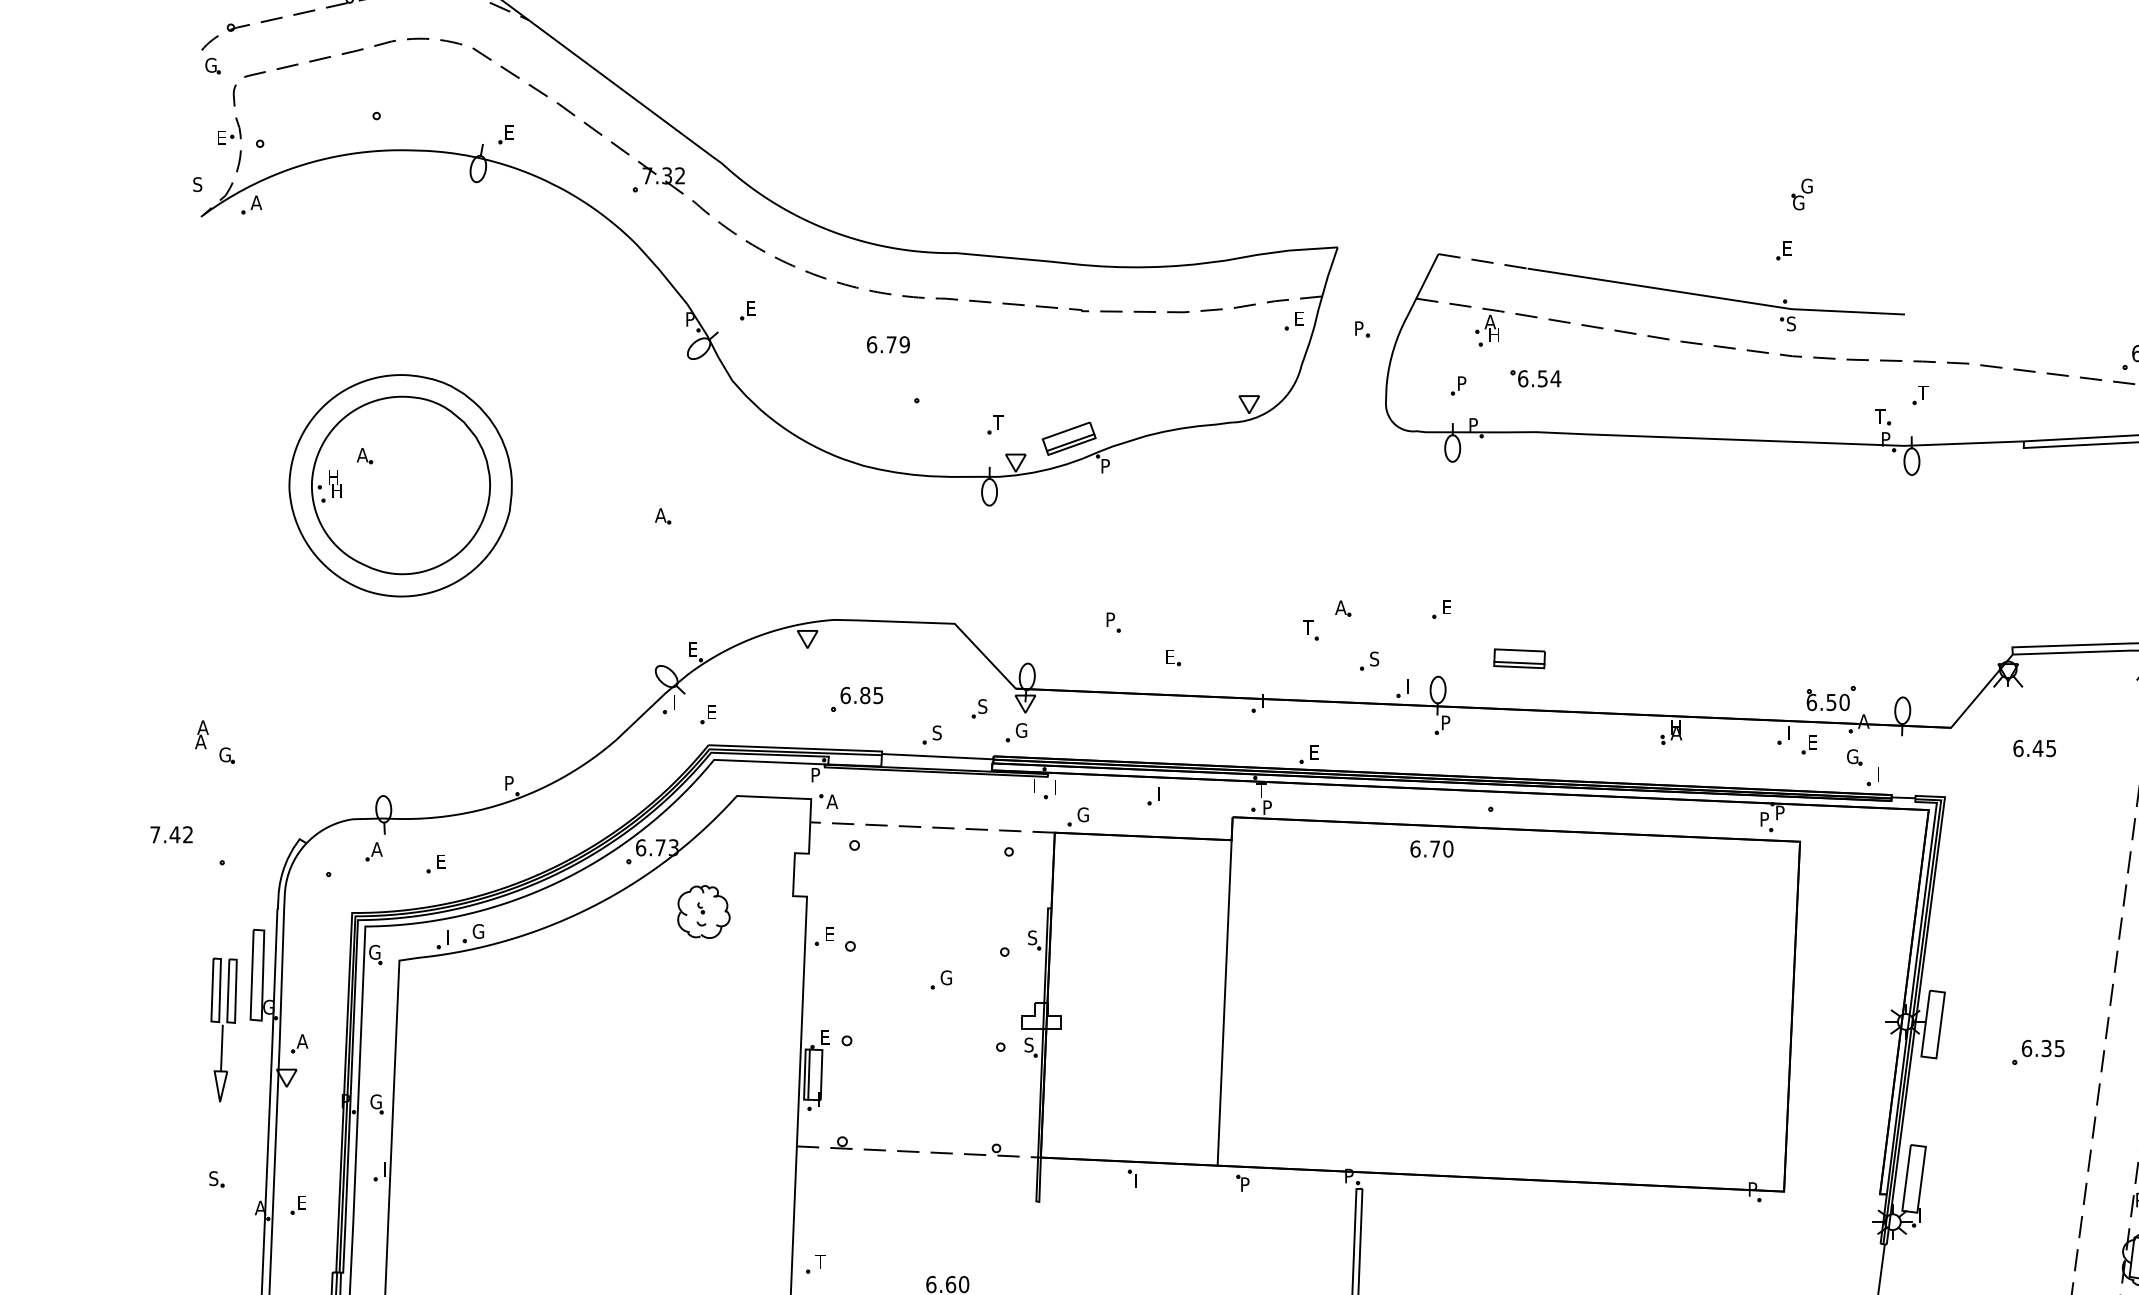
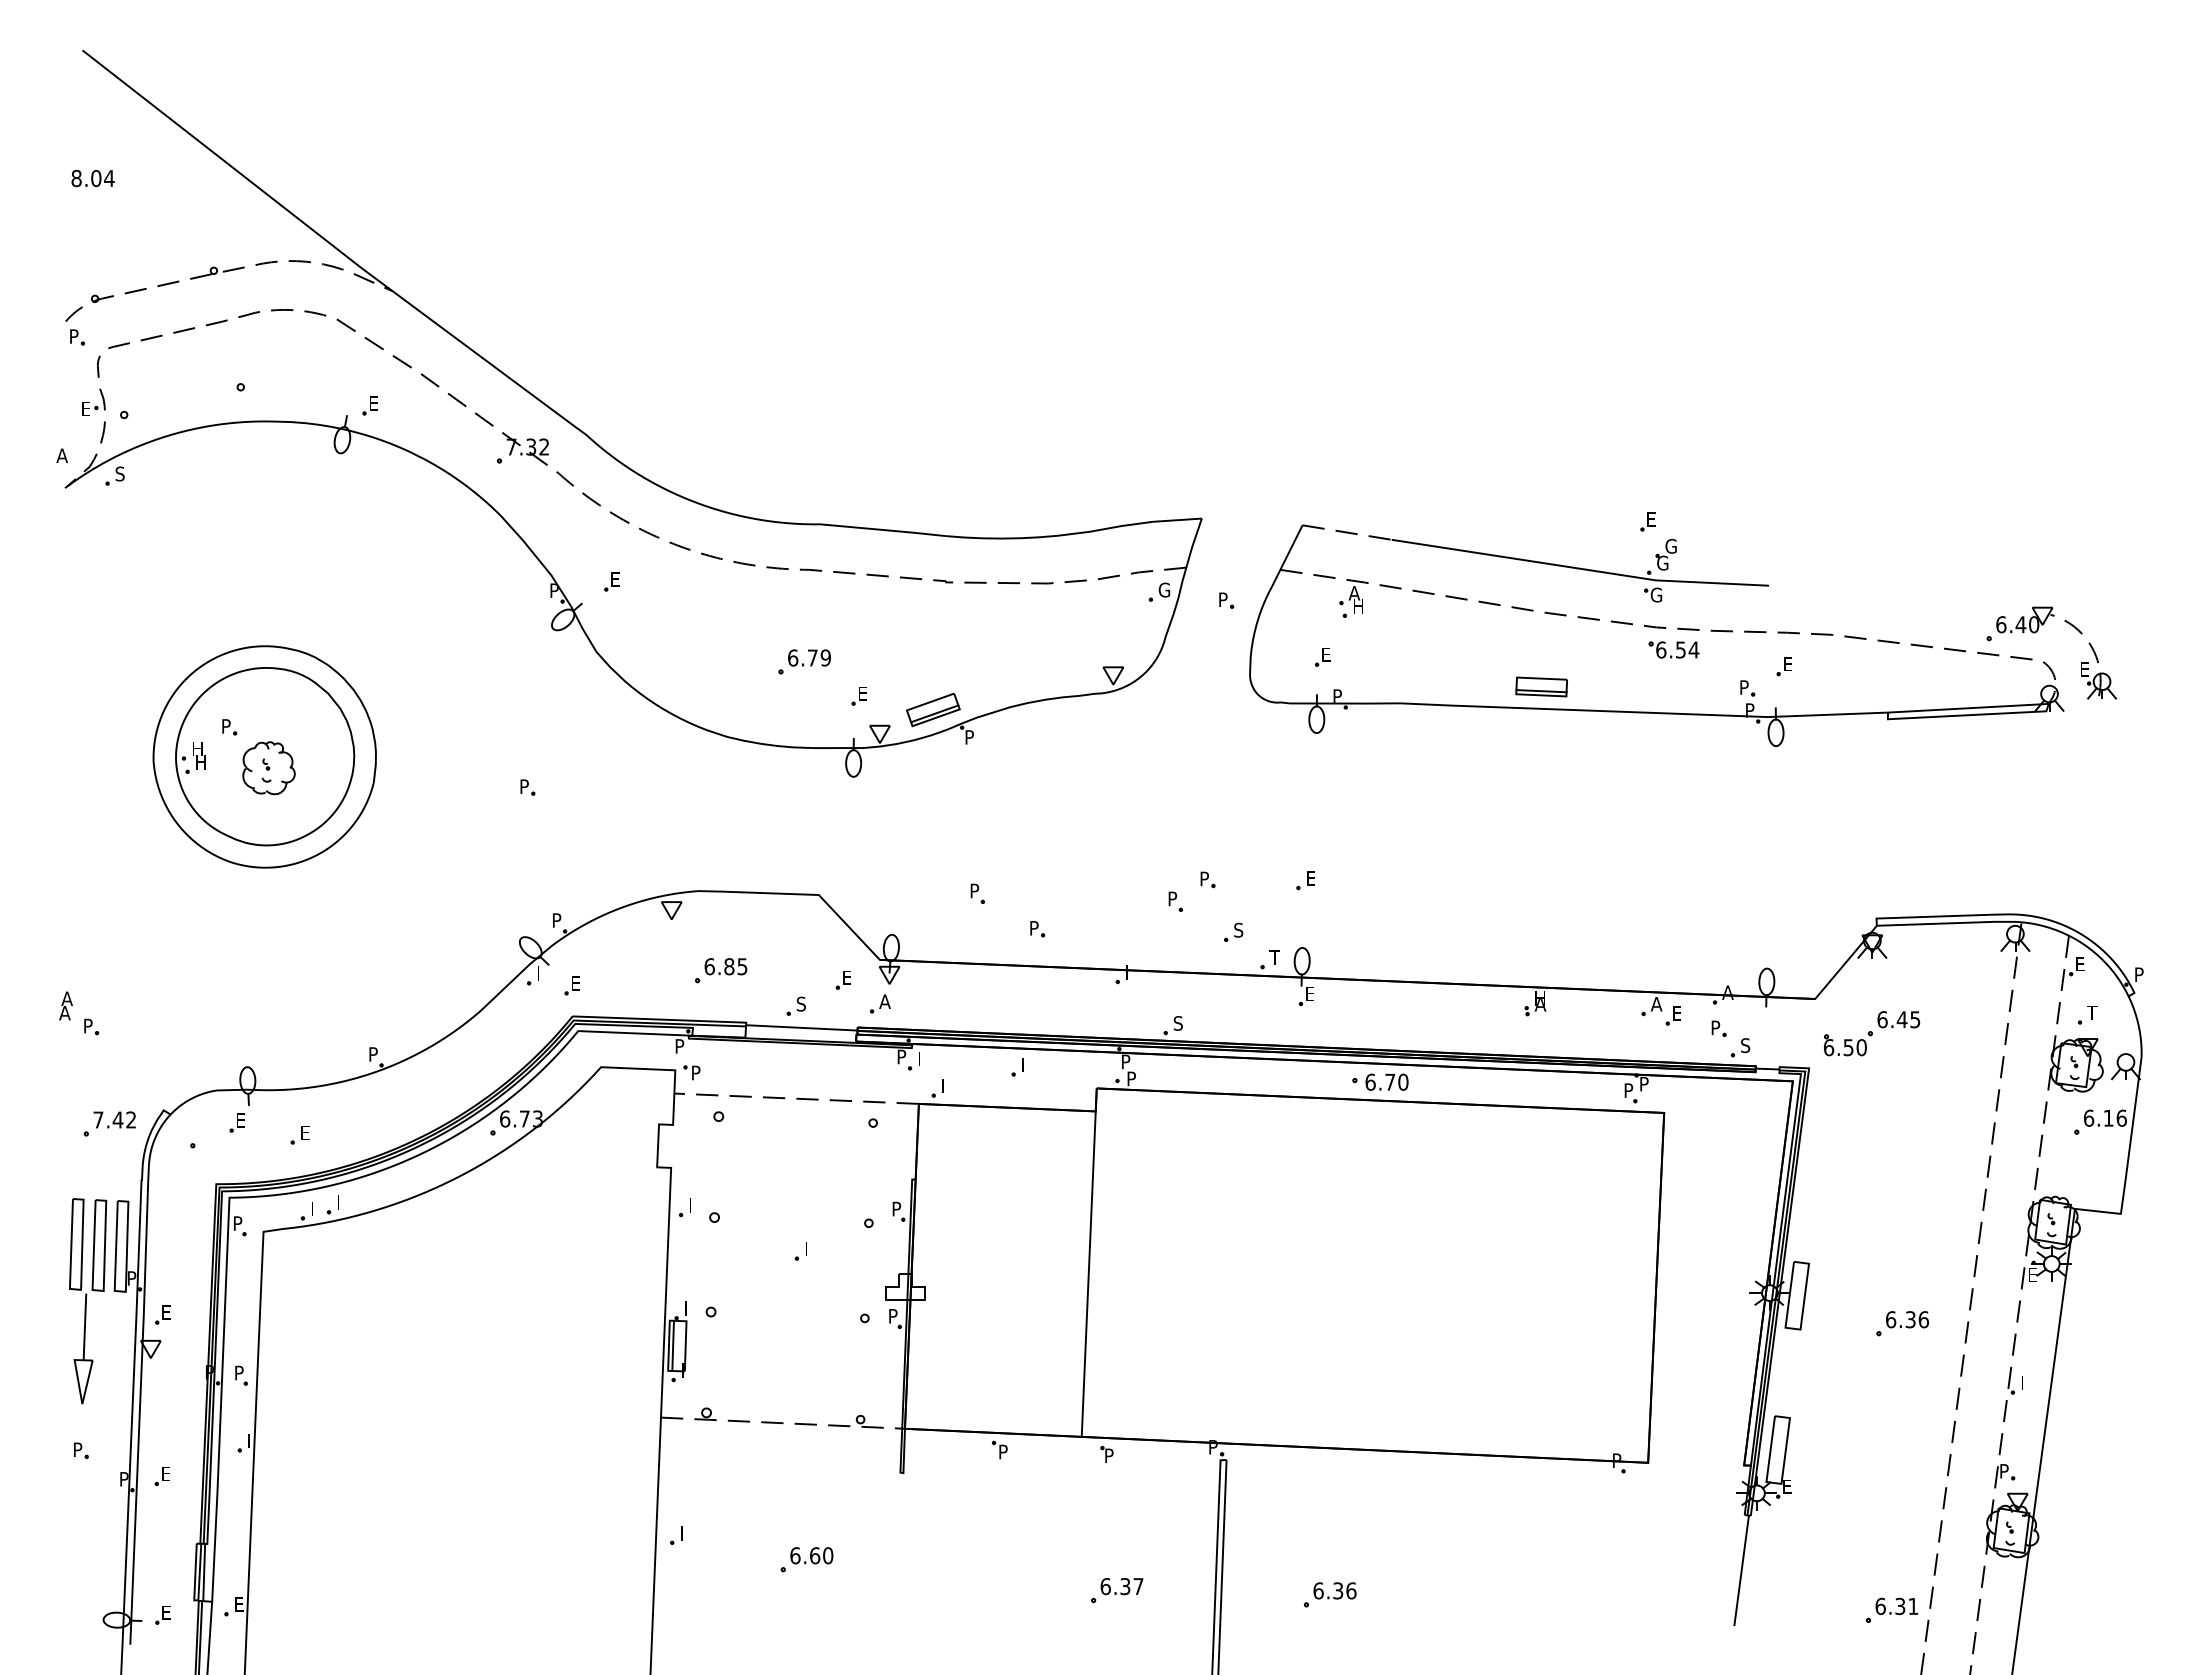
text: (210, 65) -> (74, 336), G -> P
text: (197, 184) -> (61, 455), S -> A
part: (1801, 194) -> (1665, 554), moved
text: (256, 202) -> (120, 473), A -> S
text: (1300, 318) -> (1164, 589), E -> G
text: (1792, 323) -> (1656, 594), S -> G
text: (888, 344) -> (809, 657), moved
part: (1535, 378) -> (1673, 649), moved
text: (1462, 383) -> (1326, 654), P -> E
text: (1923, 392) -> (1787, 663), T -> E
text: (1880, 416) -> (1744, 687), T -> P
text: (998, 422) -> (862, 693), T -> E
text: (362, 455) -> (226, 726), A -> P
text: (660, 515) -> (524, 786), A -> P
text: (1340, 607) -> (1204, 878), A -> P
text: (1308, 627) -> (1172, 898), T -> P
text: (693, 649) -> (557, 920), E -> P
text: (1170, 657) -> (1034, 928), E -> P
part: (1519, 658) -> (1541, 686), moved
text: (1410, 686) -> (1274, 957), I -> T
part: (1831, 698) -> (1848, 1043), moved
text: (982, 706) -> (846, 977), S -> E
text: (1446, 722) -> (1310, 993), P -> E
text: (1021, 730) -> (885, 1001), G -> A
text: (1792, 733) -> (1656, 1004), I -> A
text: (1313, 752) -> (1177, 1023), E -> S
text: (224, 754) -> (88, 1025), G -> P
text: (1852, 756) -> (1716, 1027), G -> P
text: (1881, 774) -> (1745, 1045), I -> S
text: (1037, 785) -> (901, 1056), I -> P
text: (1261, 790) -> (1125, 1061), T -> P
text: (832, 801) -> (696, 1072), A -> P
text: (1082, 814) -> (946, 1085), G -> I
text: (171, 834) -> (114, 1119), moved
text: (1431, 848) -> (1386, 1081), moved
text: (376, 849) -> (240, 1120), A -> E
part: (703, 912) -> (268, 768), moved
text: (478, 931) -> (342, 1202), G -> I
text: (830, 934) -> (694, 1205), E -> I
text: (1032, 937) -> (896, 1208), S -> P
text: (374, 952) -> (238, 1223), G -> P
text: (946, 977) -> (810, 1248), G -> I
text: (268, 1007) -> (132, 1278), G -> P
part: (224, 1030) -> (88, 1301), size x1.43
text: (826, 1037) -> (690, 1308), E -> I
text: (302, 1041) -> (166, 1312), A -> E
text: (1028, 1044) -> (892, 1315), S -> P
text: (2059, 1048) -> (1923, 1319), 6.35 -> 6.36
text: (375, 1101) -> (239, 1372), G -> P
text: (213, 1178) -> (77, 1449), S -> P
text: (1139, 1180) -> (1003, 1451), I -> P
text: (260, 1208) -> (124, 1479), A -> P
text: (1924, 1215) -> (1788, 1486), I -> E
text: (820, 1262) -> (684, 1533), T -> I

